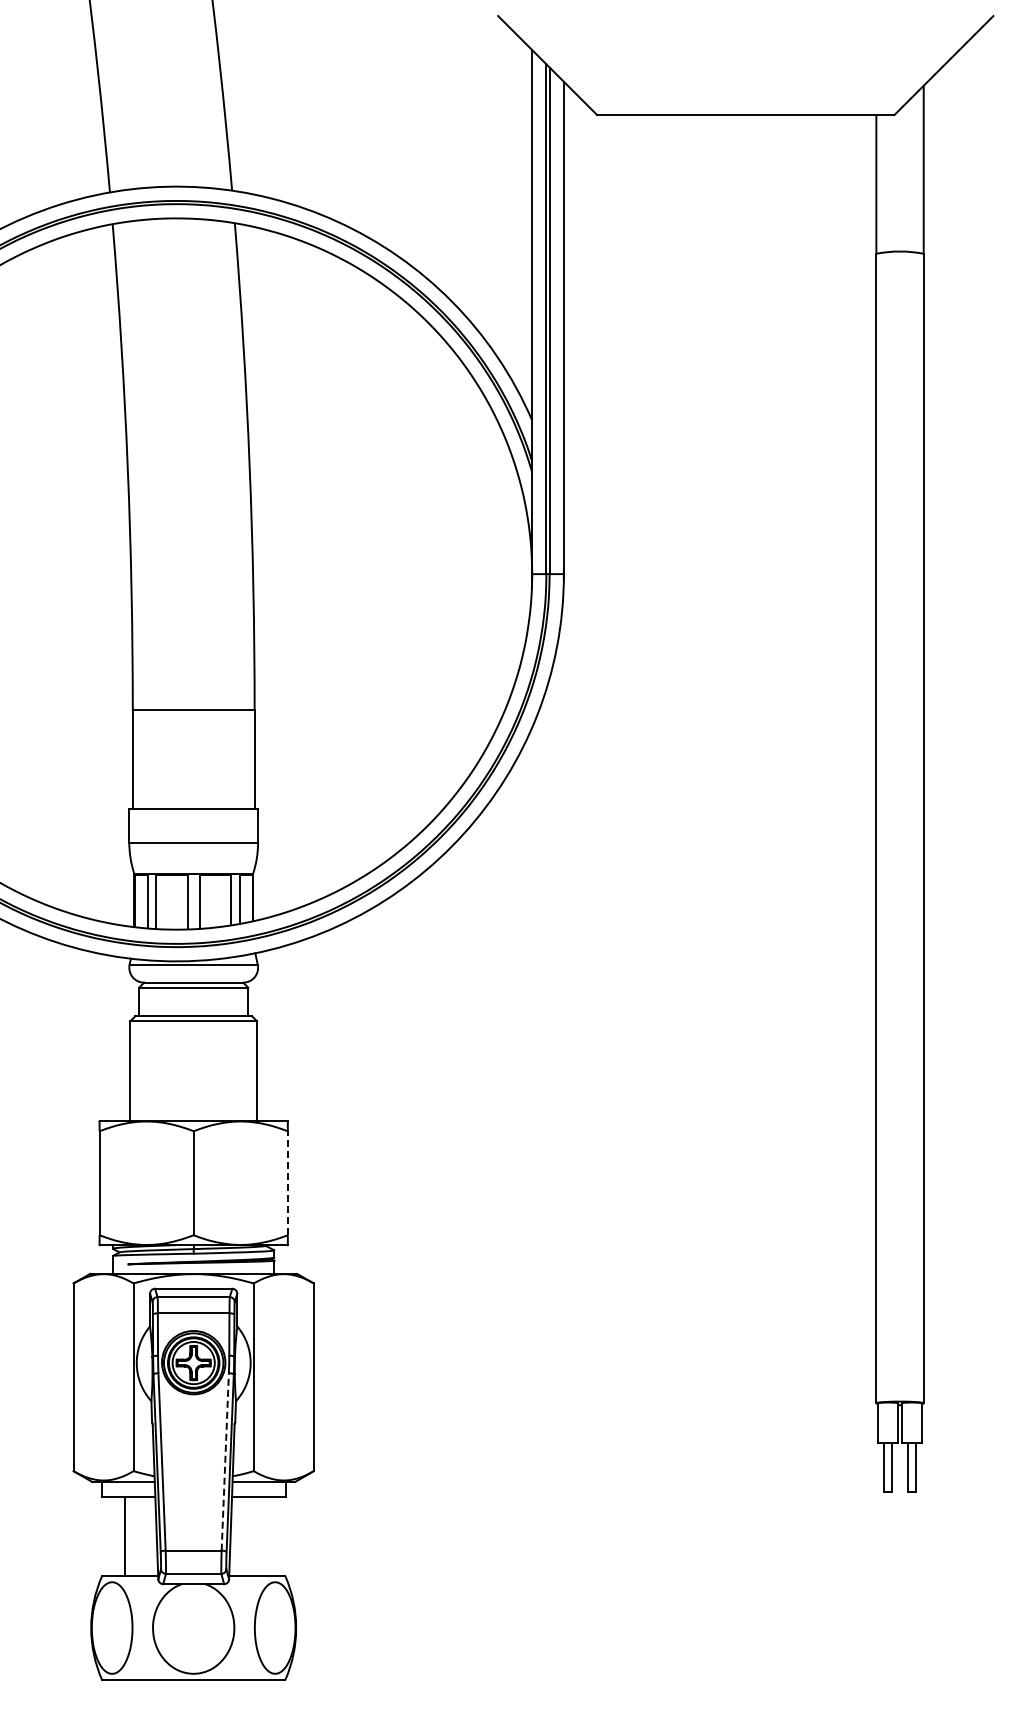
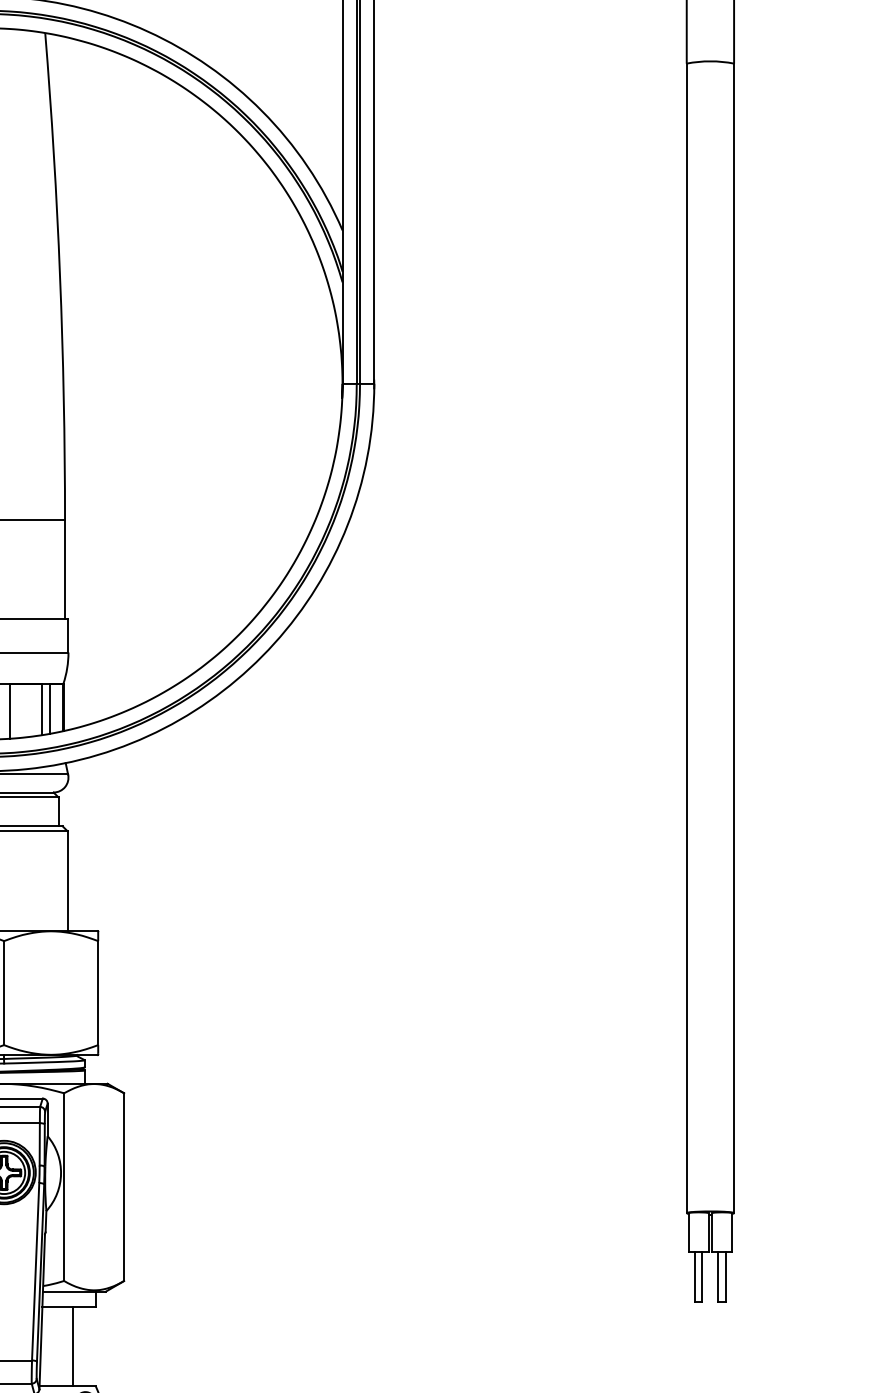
line: (287, 1182) -> (97, 992), dashed -> solid
line: (225, 1461) -> (35, 1271), dashed -> solid
line: (262, 1536) -> (72, 1346), added

